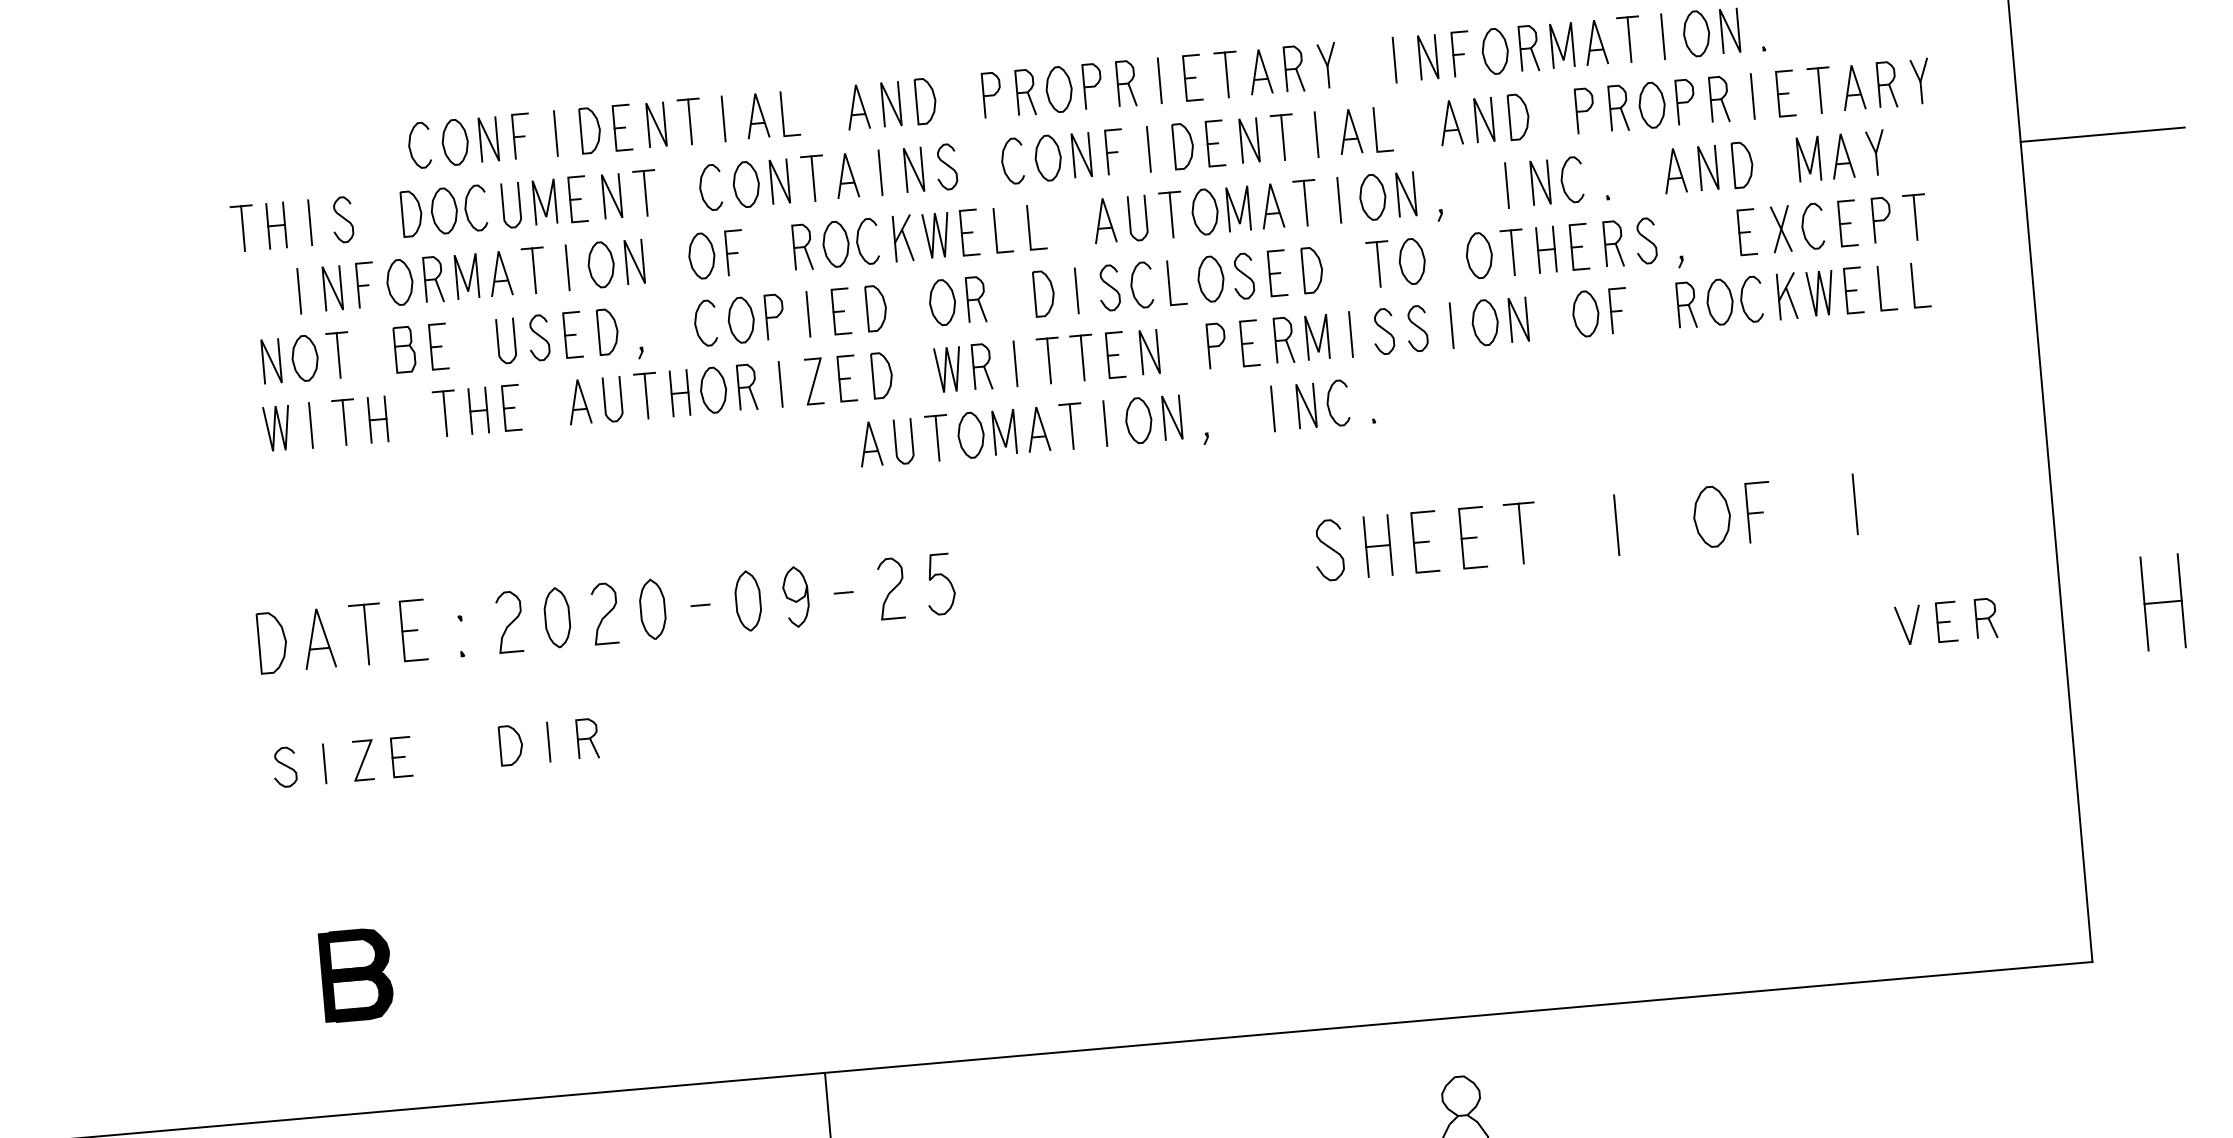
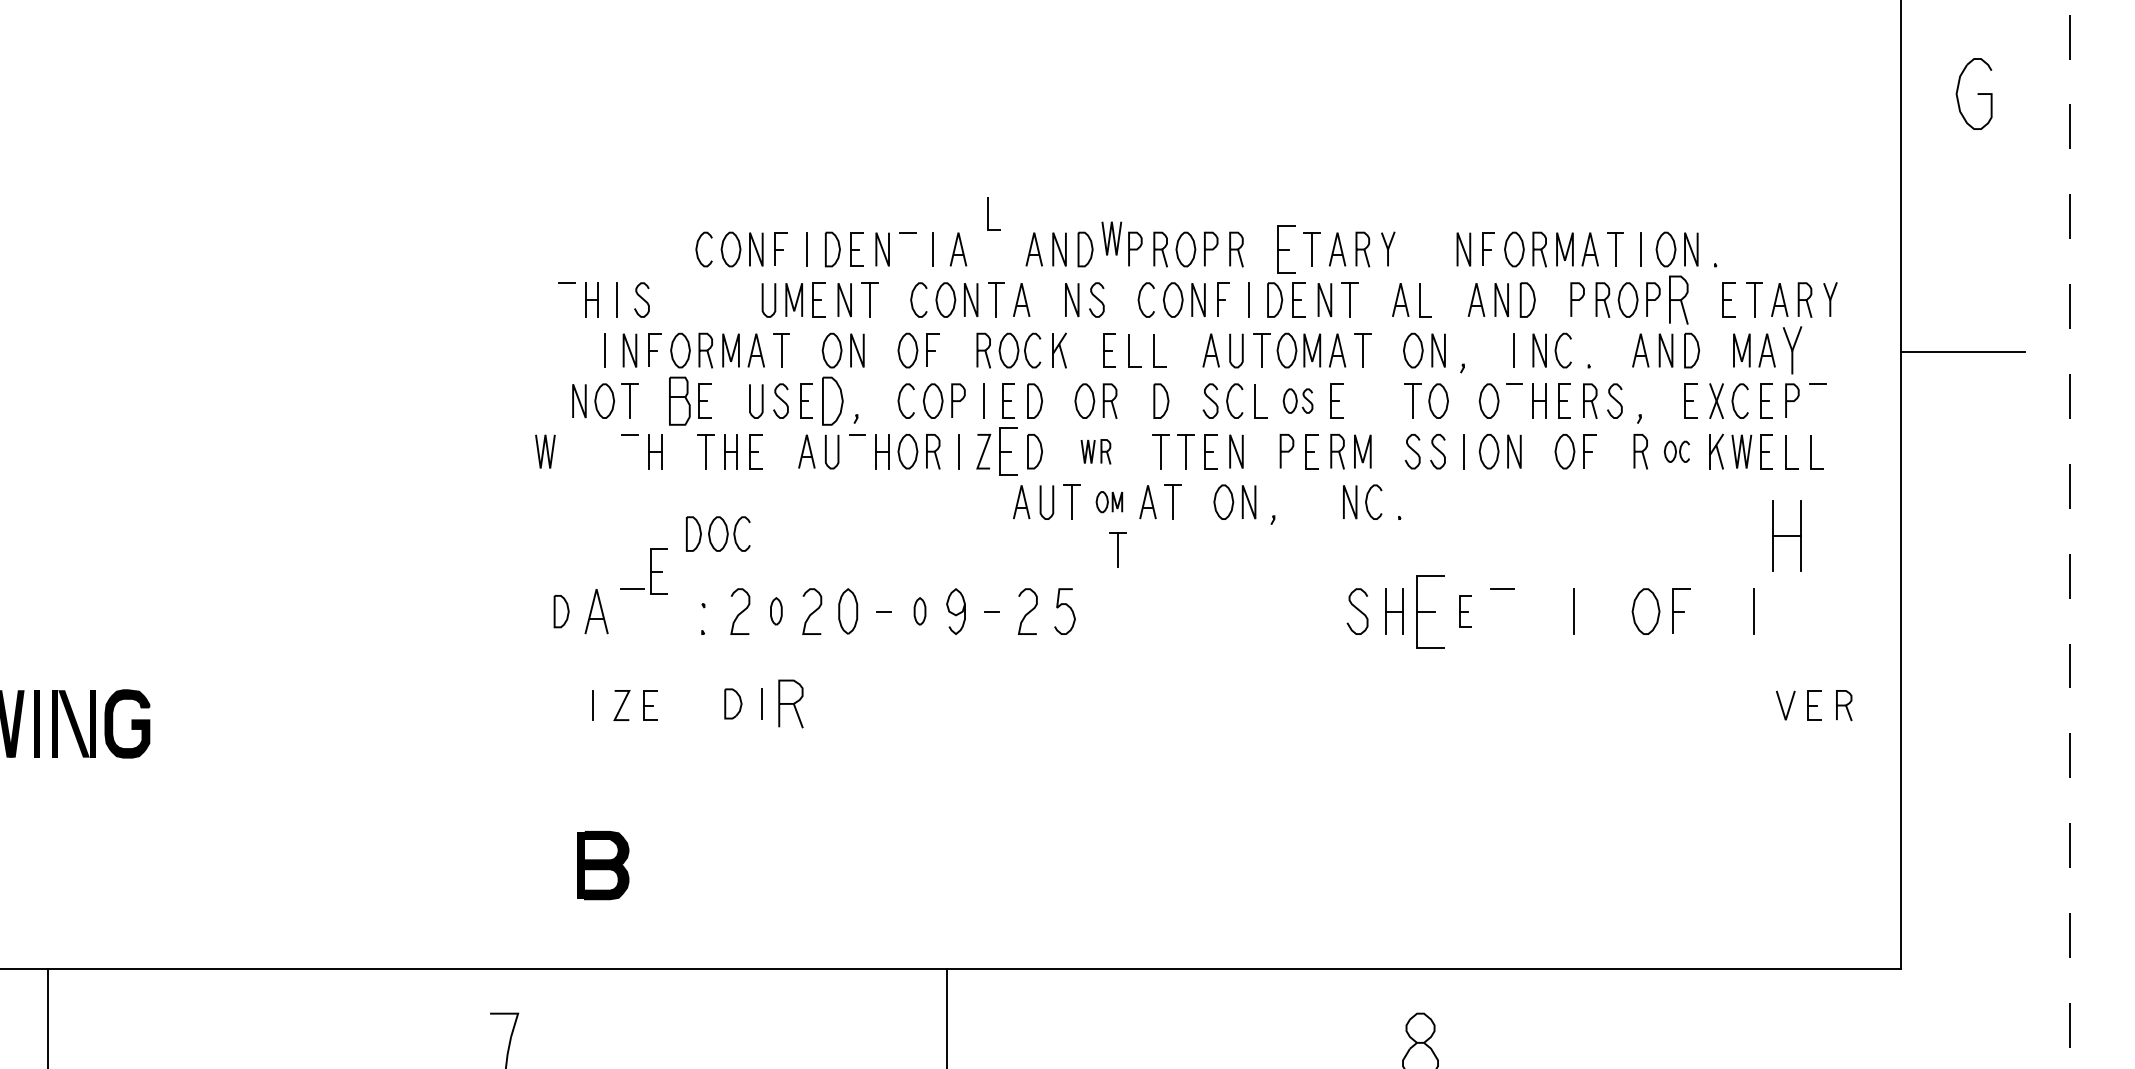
line: (1394, 60) -> (1438, 249), removed
part: (1192, 77) -> (1286, 249), size x1.4
line: (1159, 80) -> (1261, 249), removed
line: (1752, 95) -> (1703, 299), removed
part: (1718, 98) -> (1678, 299), size x1.4
line: (782, 113) -> (988, 213), moved
line: (689, 121) -> (907, 249), removed
line: (1316, 133) -> (1375, 299), removed
part: (1876, 151) -> (1792, 349), size x1.4
line: (879, 172) -> (1046, 299), removed
line: (1339, 200) -> (1388, 350), removed
part: (444, 210) -> (718, 533), moved
line: (1915, 217) -> (1817, 401), removed
line: (242, 227) -> (566, 299), removed
line: (934, 235) -> (1110, 238), moved
line: (1513, 253) -> (1514, 401), removed
line: (567, 267) -> (806, 350), removed
part: (1312, 269) -> (1363, 400), removed
part: (1224, 277) -> (1297, 400), size x0.7
line: (1076, 291) -> (1185, 401), removed
part: (1733, 300) -> (1676, 451), size x0.6
part: (607, 331) -> (832, 400), size x1.4
line: (1351, 334) -> (1388, 451), removed
part: (404, 348) -> (679, 400), size x1.4
line: (1015, 363) -> (1135, 451), removed
part: (962, 368) -> (1095, 451), size x0.7
part: (847, 378) -> (1008, 451), size x1.4
line: (646, 395) -> (857, 451), removed
line: (1272, 409) -> (1324, 502), removed
line: (343, 422) -> (629, 451), removed
line: (1105, 423) -> (1198, 502), removed
line: (310, 425) -> (604, 451), removed
line: (278, 428) -> (546, 451), moved
part: (986, 432) -> (1109, 501), size x0.6
part: (1003, 495) -> (1117, 549), added
line: (1521, 533) -> (1502, 611), removed
part: (1472, 537) -> (1465, 611), size x0.7
part: (1424, 541) -> (1429, 611), size x1.6
part: (747, 601) -> (919, 611), size x0.6
part: (2162, 601) -> (1786, 535), moved
part: (557, 617) -> (776, 611), size x0.6
part: (412, 630) -> (658, 571), moved
line: (366, 634) -> (632, 611), removed
part: (272, 642) -> (561, 611), size x0.7
part: (586, 738) -> (790, 703), size x1.6
curve: (284, 766) -> (562, 704), removed

